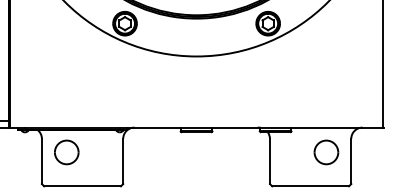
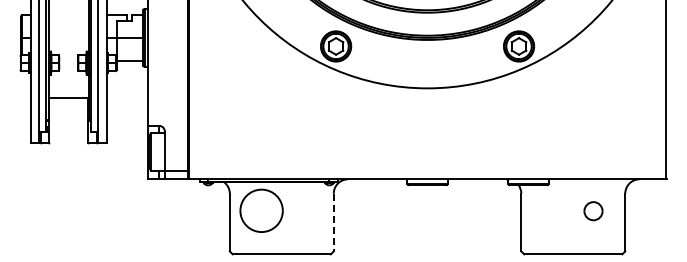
part: (66, 152) -> (261, 211), size x1.4
part: (326, 152) -> (593, 211), size x0.6
line: (123, 161) -> (333, 222), solid -> dashed

